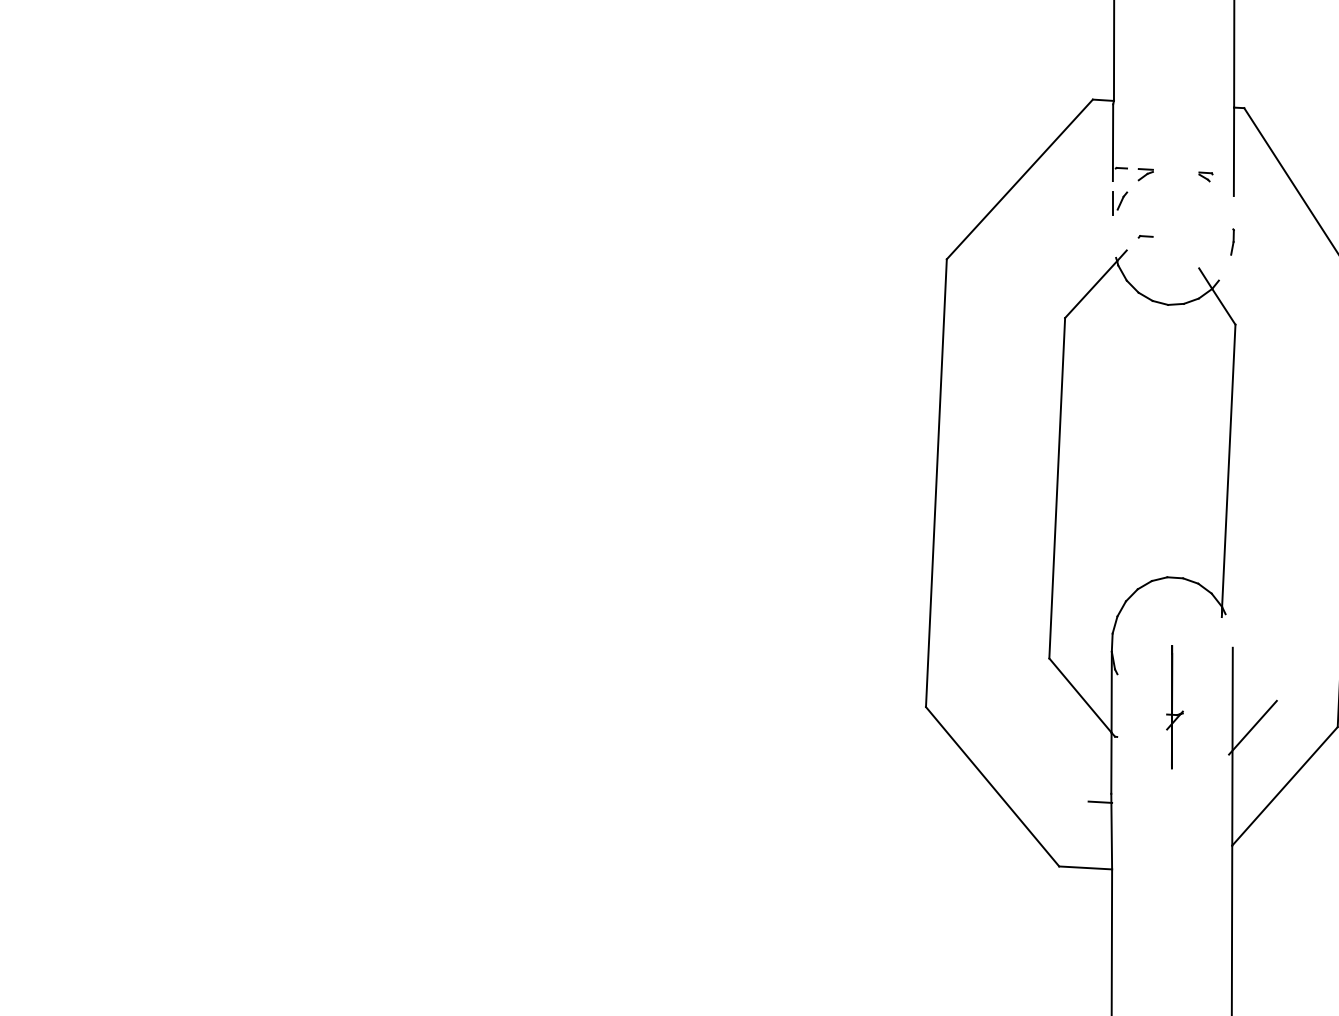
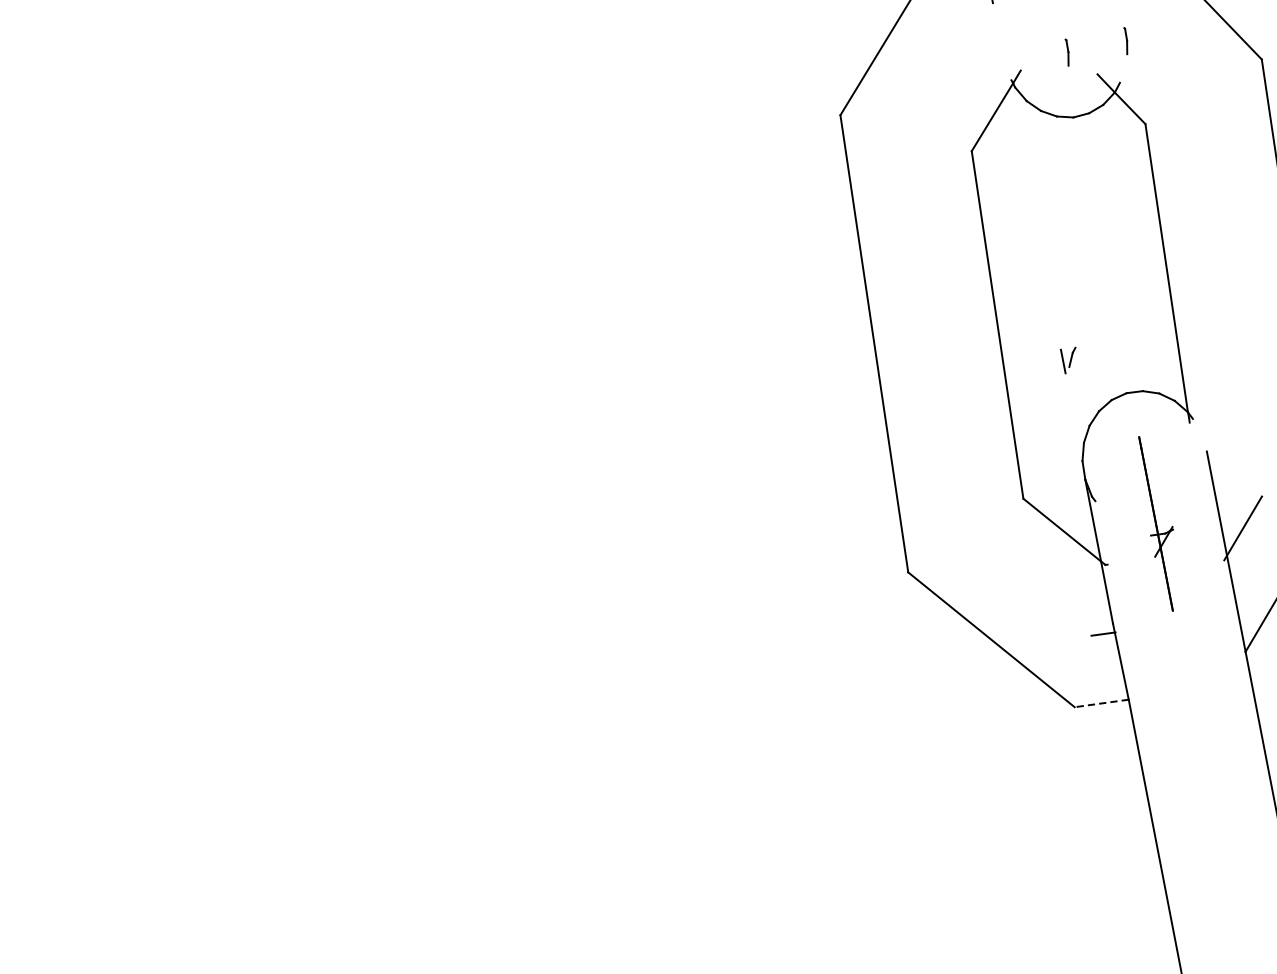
part: (1120, 203) -> (1070, 360), moved
line: (1145, 236) -> (1036, 52), removed
line: (1174, 241) -> (1067, 52), added
part: (1174, 707) -> (1159, 523), size x1.4
line: (1085, 867) -> (1101, 703), solid -> dashed

